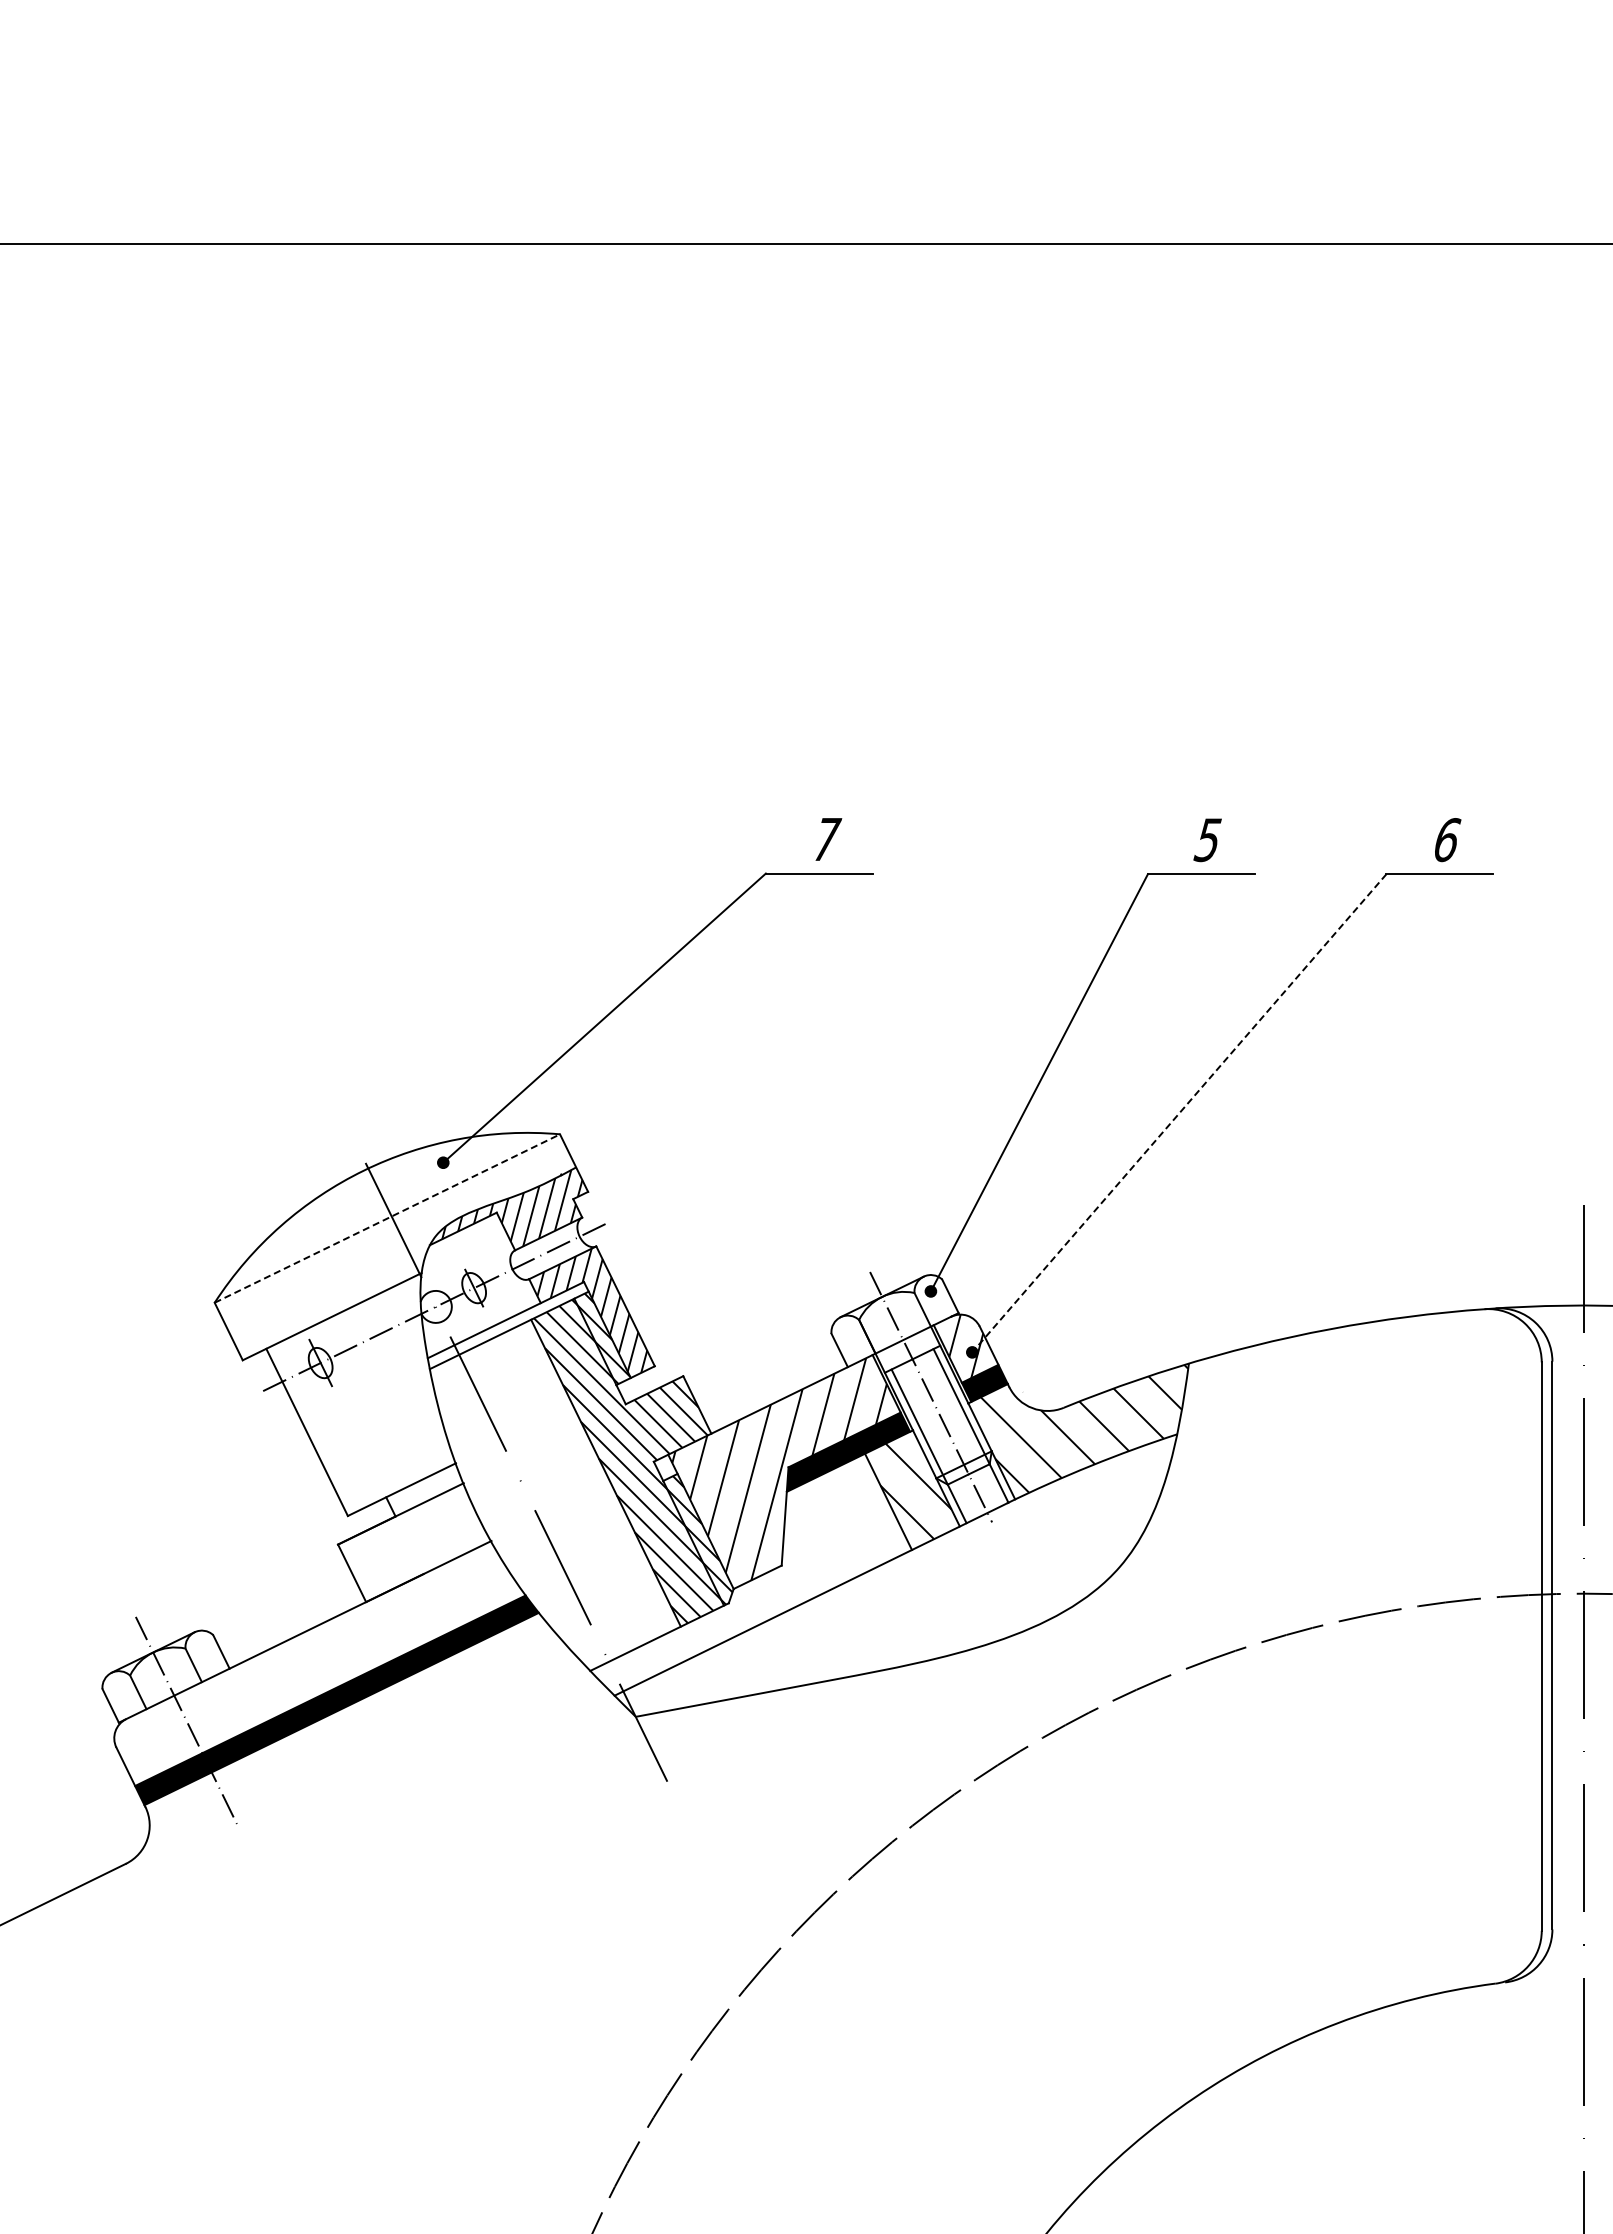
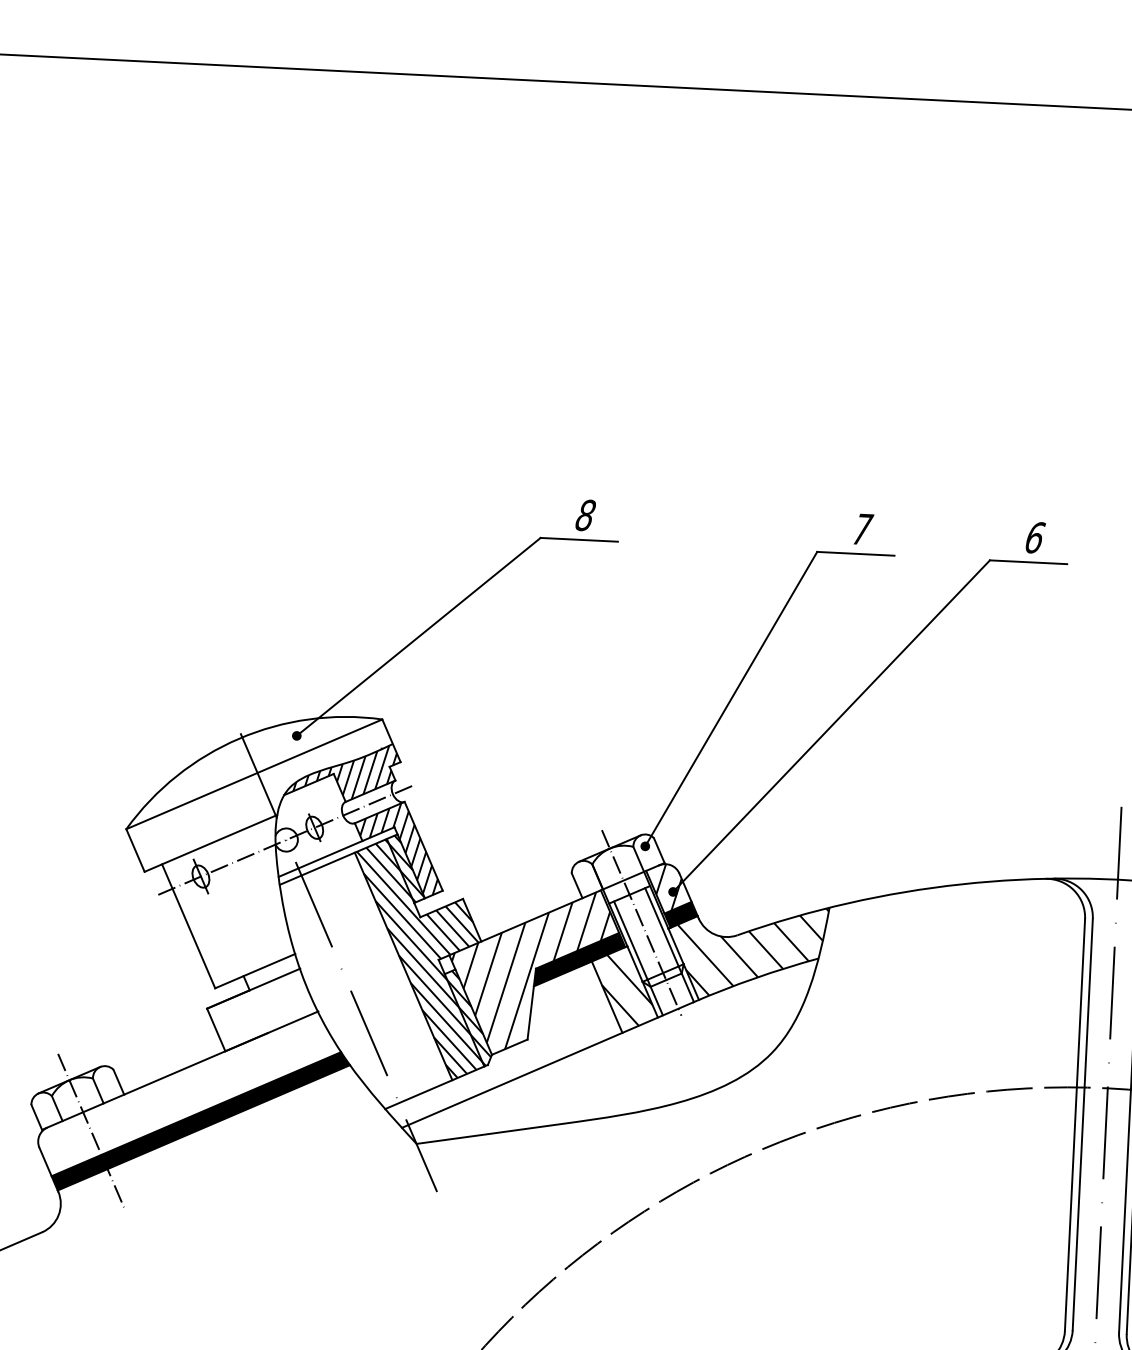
text: (827, 839) -> (586, 515), 7 -> 8
text: (1208, 840) -> (862, 529), 5 -> 7
line: (1179, 1113) -> (831, 726), dashed -> solid
line: (387, 1218) -> (254, 774), dashed -> solid

